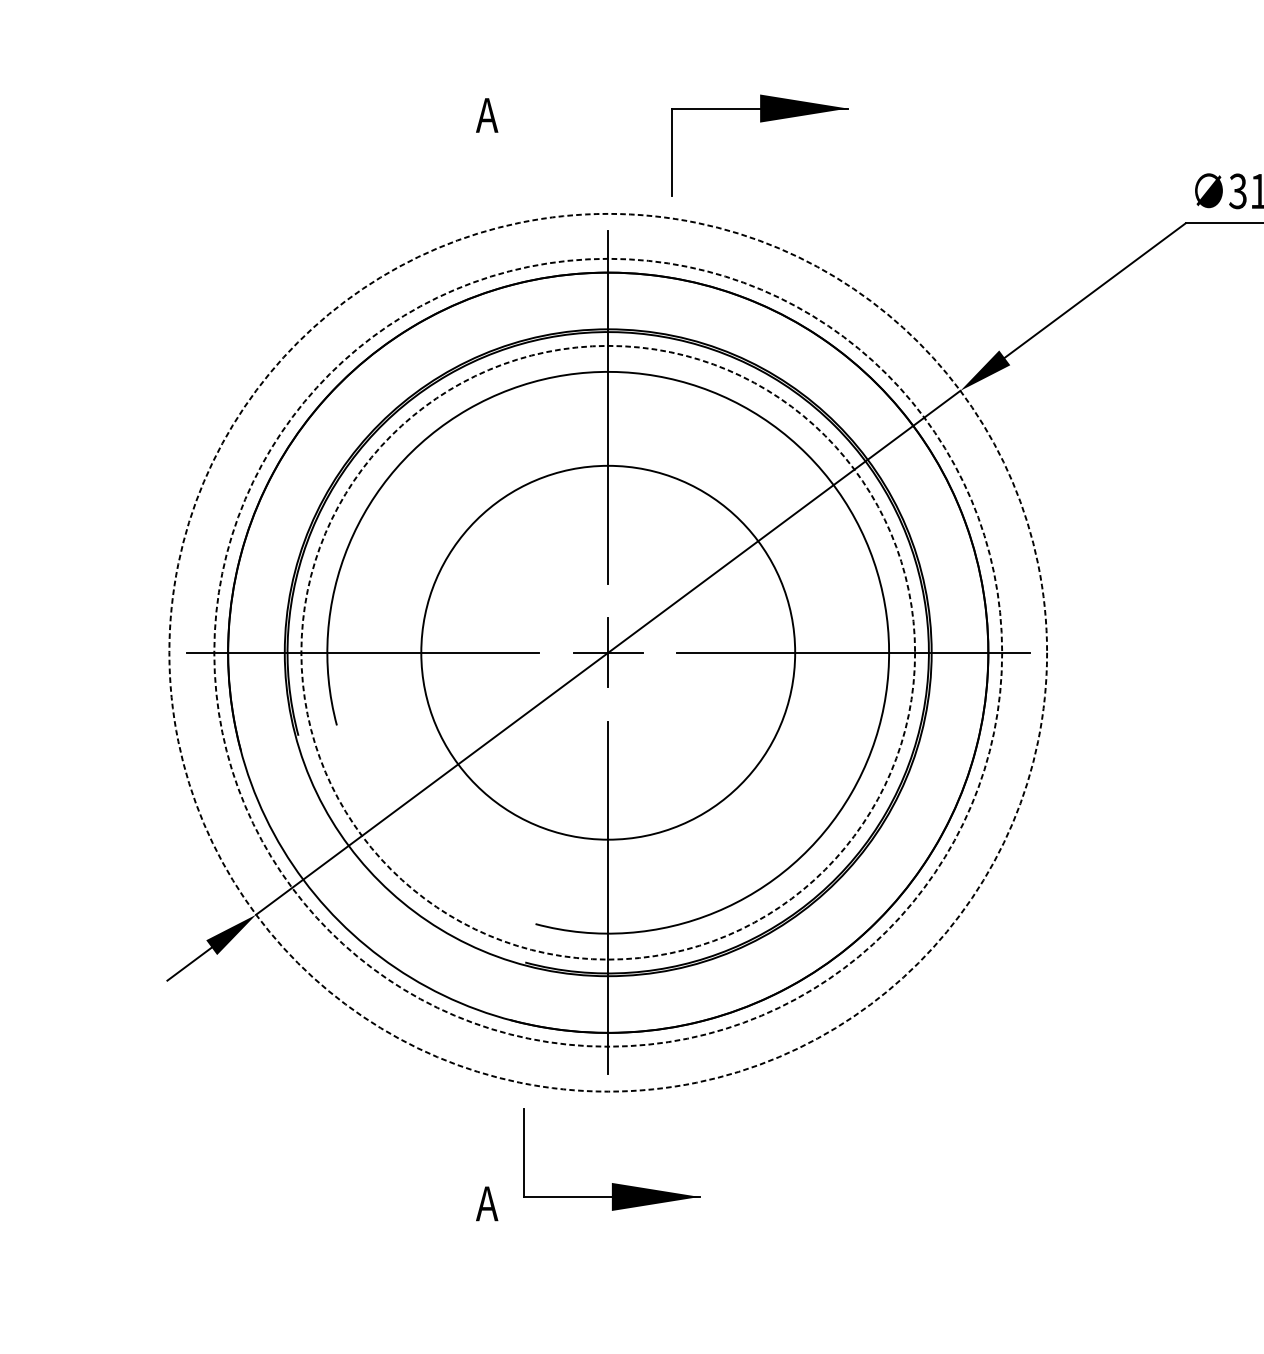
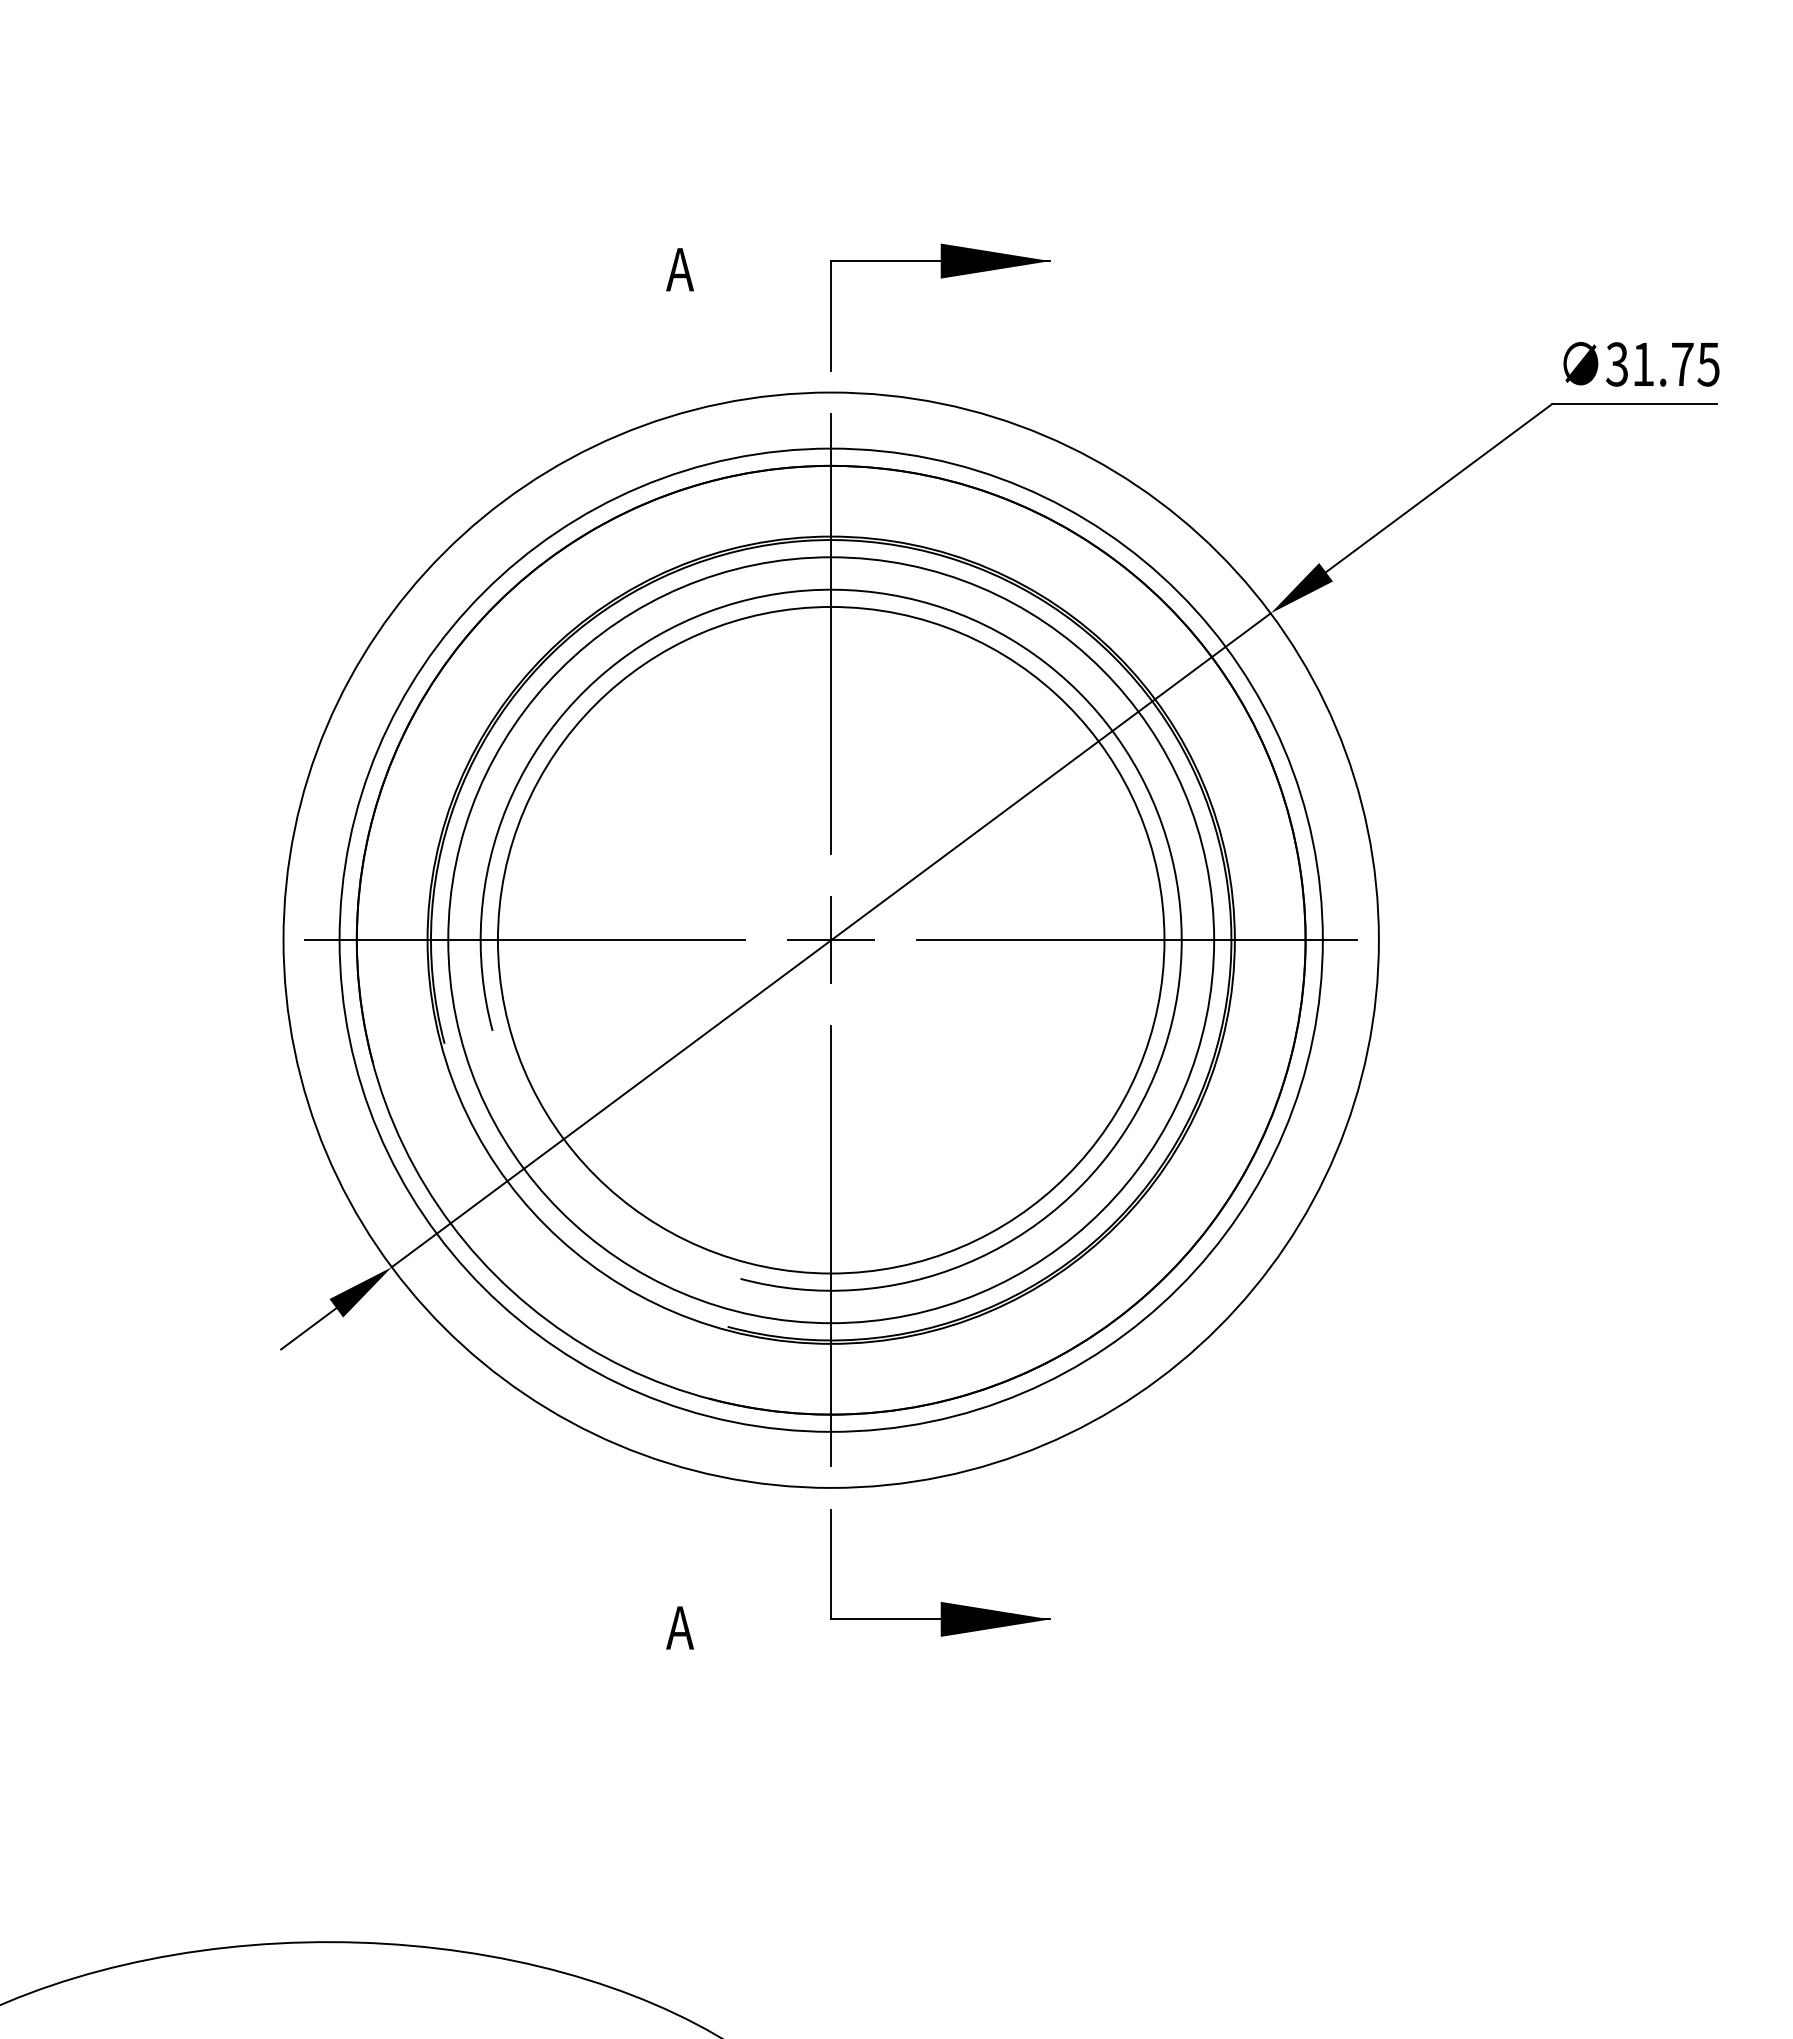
part: (759, 122) -> (940, 278), moved
circle: (607, 652) -> (830, 939), dashed -> solid
circle: (607, 652) -> (830, 939), dashed -> solid
circle: (607, 652) -> (830, 939), size x1.43
circle: (608, 652) -> (831, 940), dashed -> solid
part: (611, 1183) -> (940, 1602), moved

